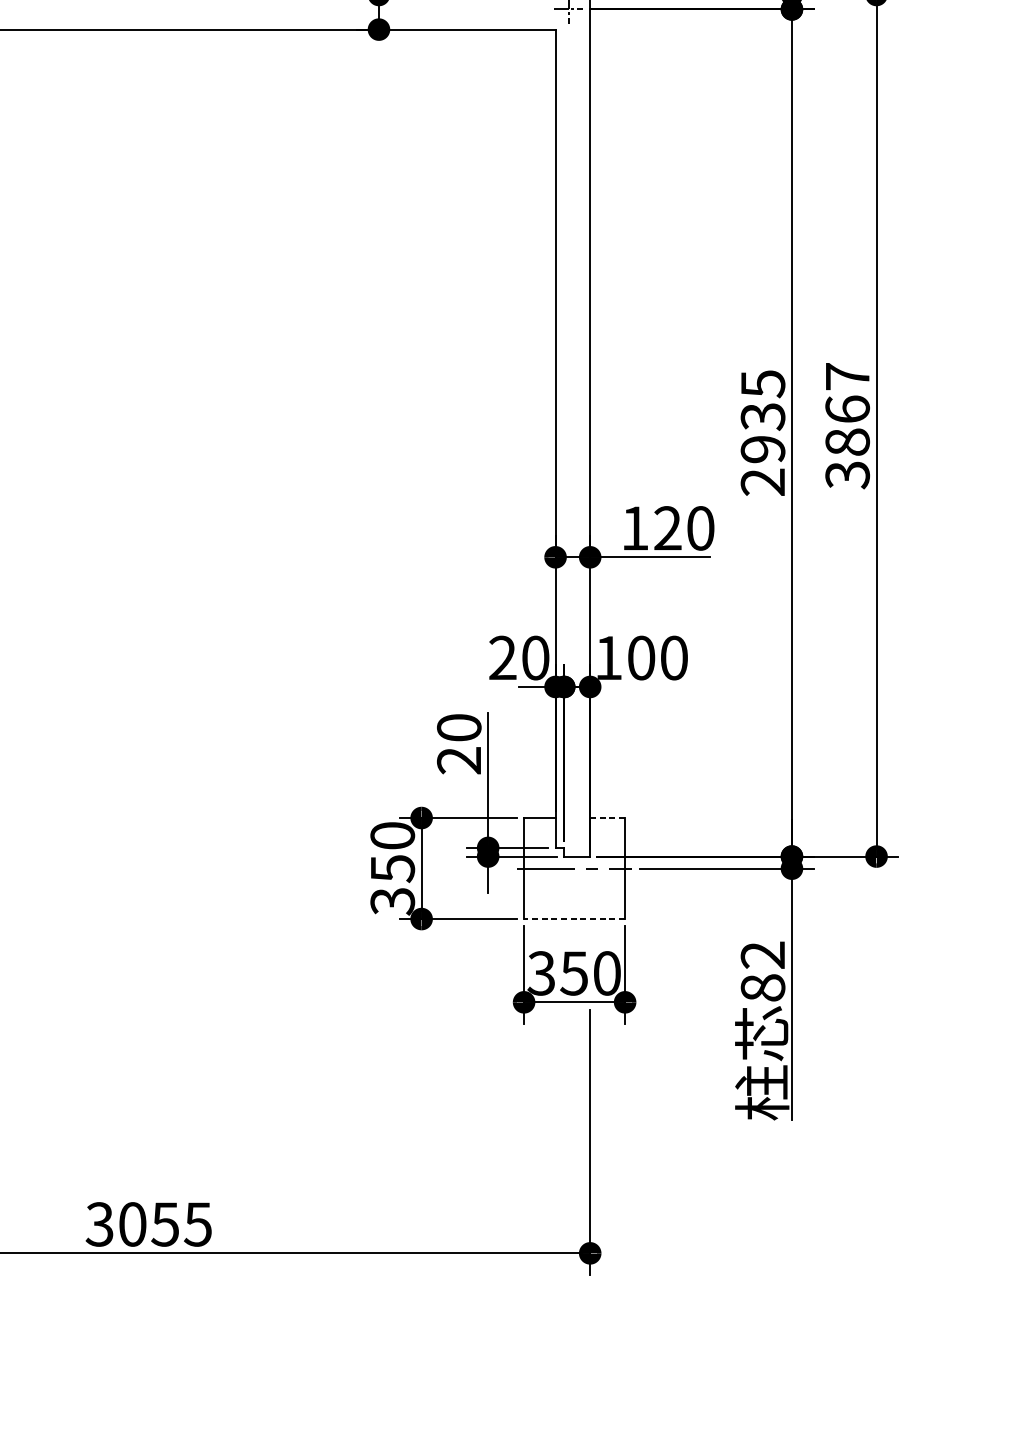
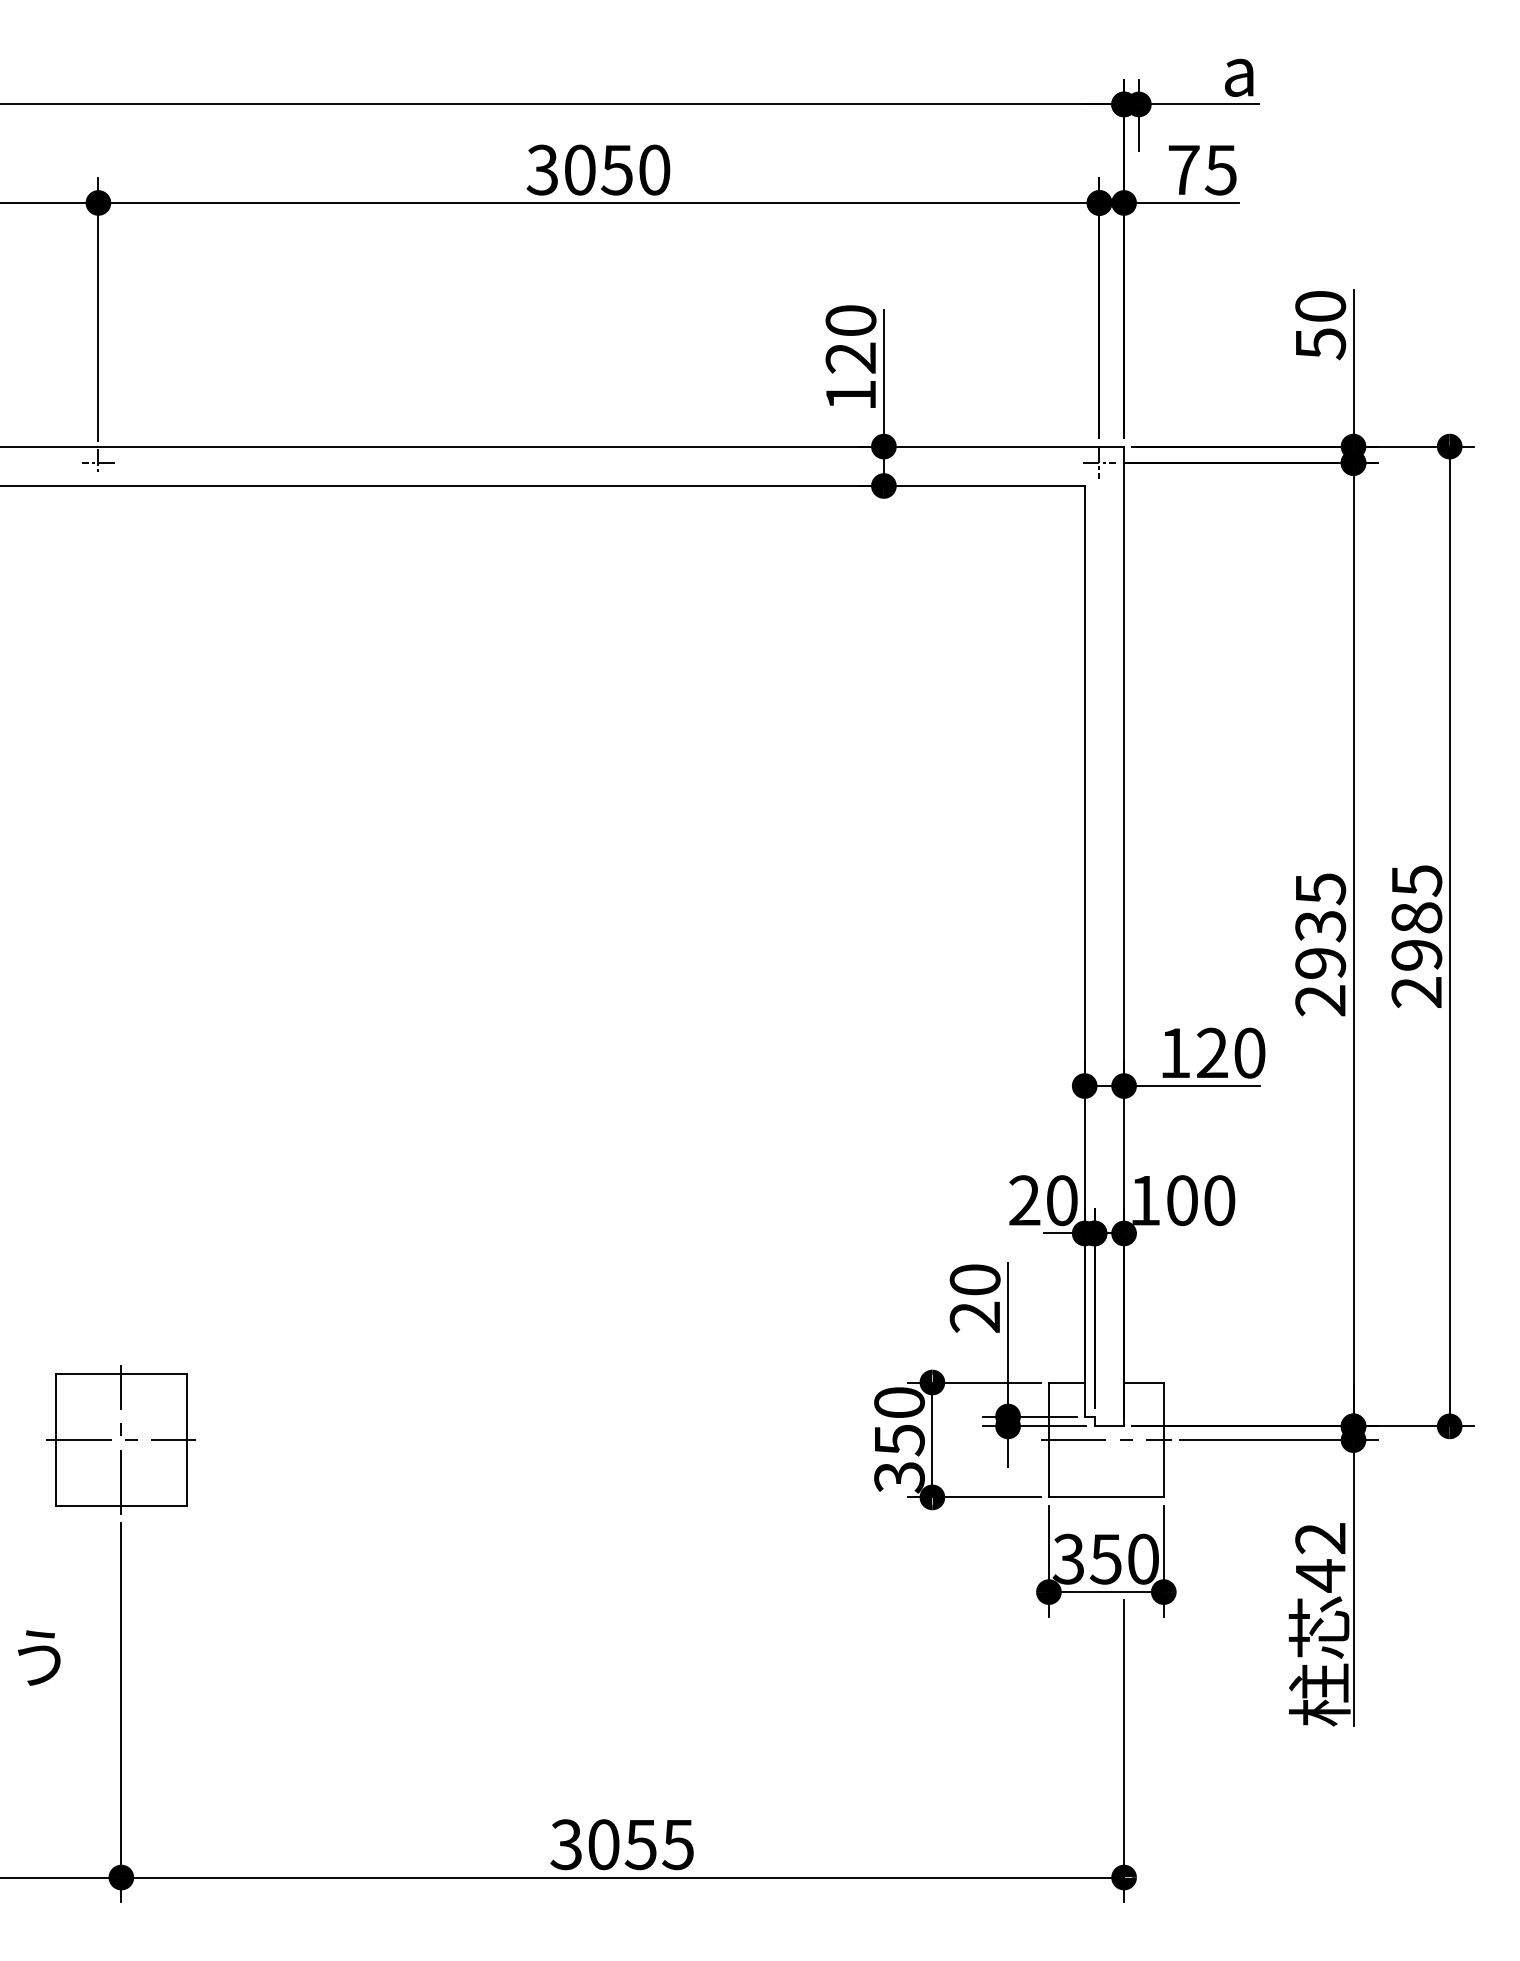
text: (847, 425) -> (1416, 936), 3867 -> 2985
line: (607, 818) -> (1143, 1382), dashed -> solid
line: (573, 919) -> (1105, 1497), dashed -> solid
text: (762, 987) -> (1320, 1575), 82 -> 42

